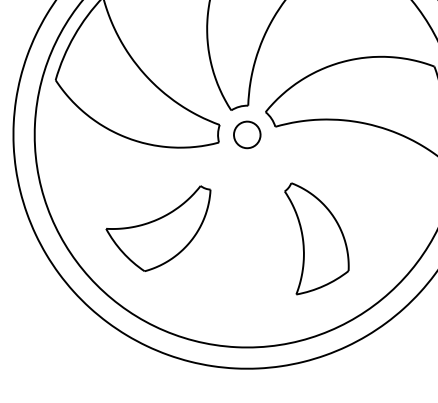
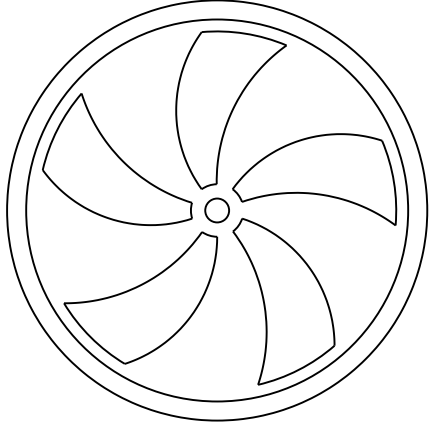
part: (157, 227) -> (140, 297), size x1.67
part: (315, 239) -> (283, 301), size x1.67

